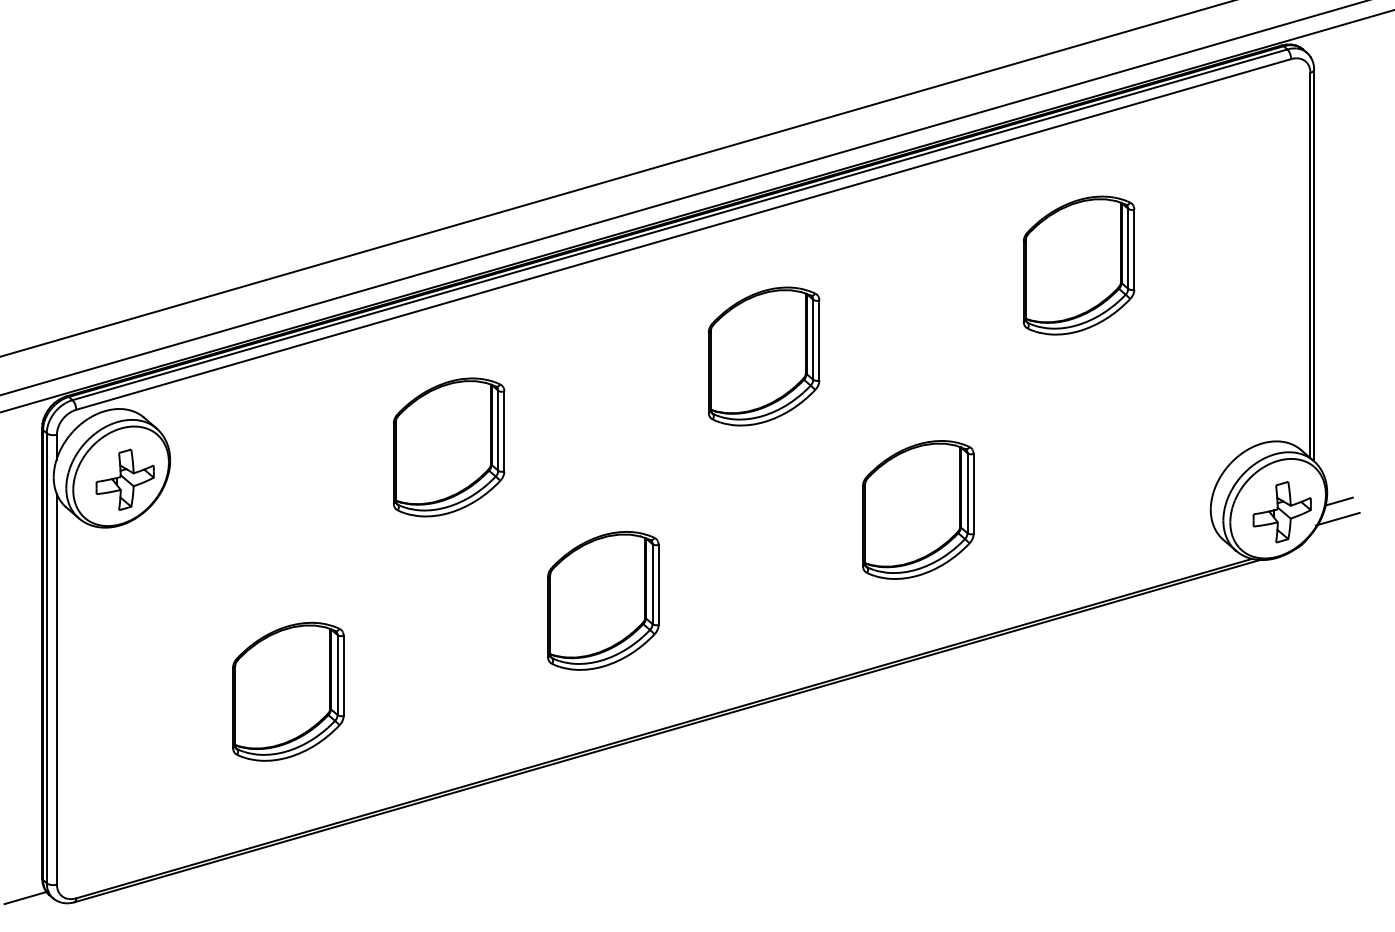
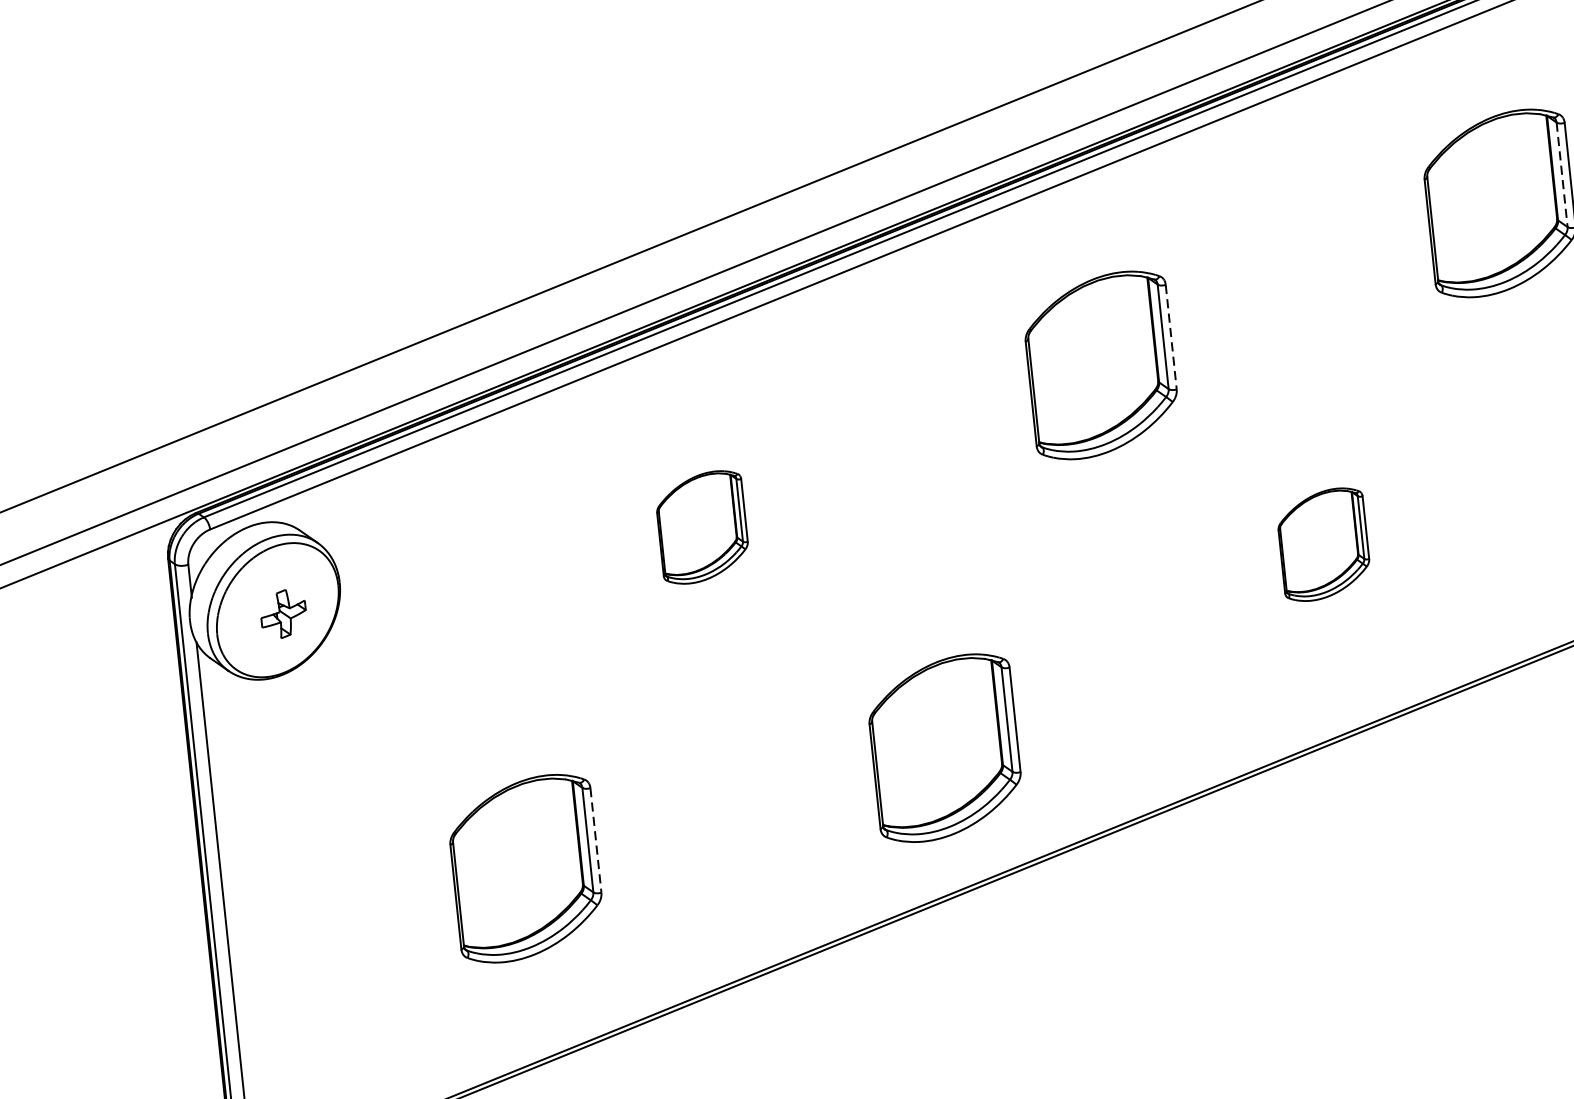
line: (1128, 249) -> (1562, 175), solid -> dashed
line: (819, 341) -> (1171, 338), solid -> dashed
part: (449, 447) -> (702, 527), size x0.6
part: (124, 479) -> (282, 613), size x0.6
part: (918, 509) -> (1323, 544), size x0.6
part: (603, 600) -> (945, 747), moved
line: (343, 676) -> (595, 841), solid -> dashed

